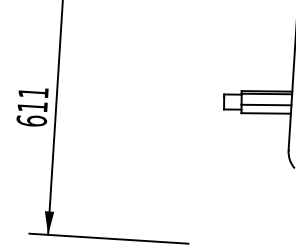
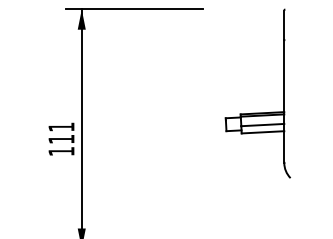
text: (31, 120) -> (61, 151), 611 -> 111

